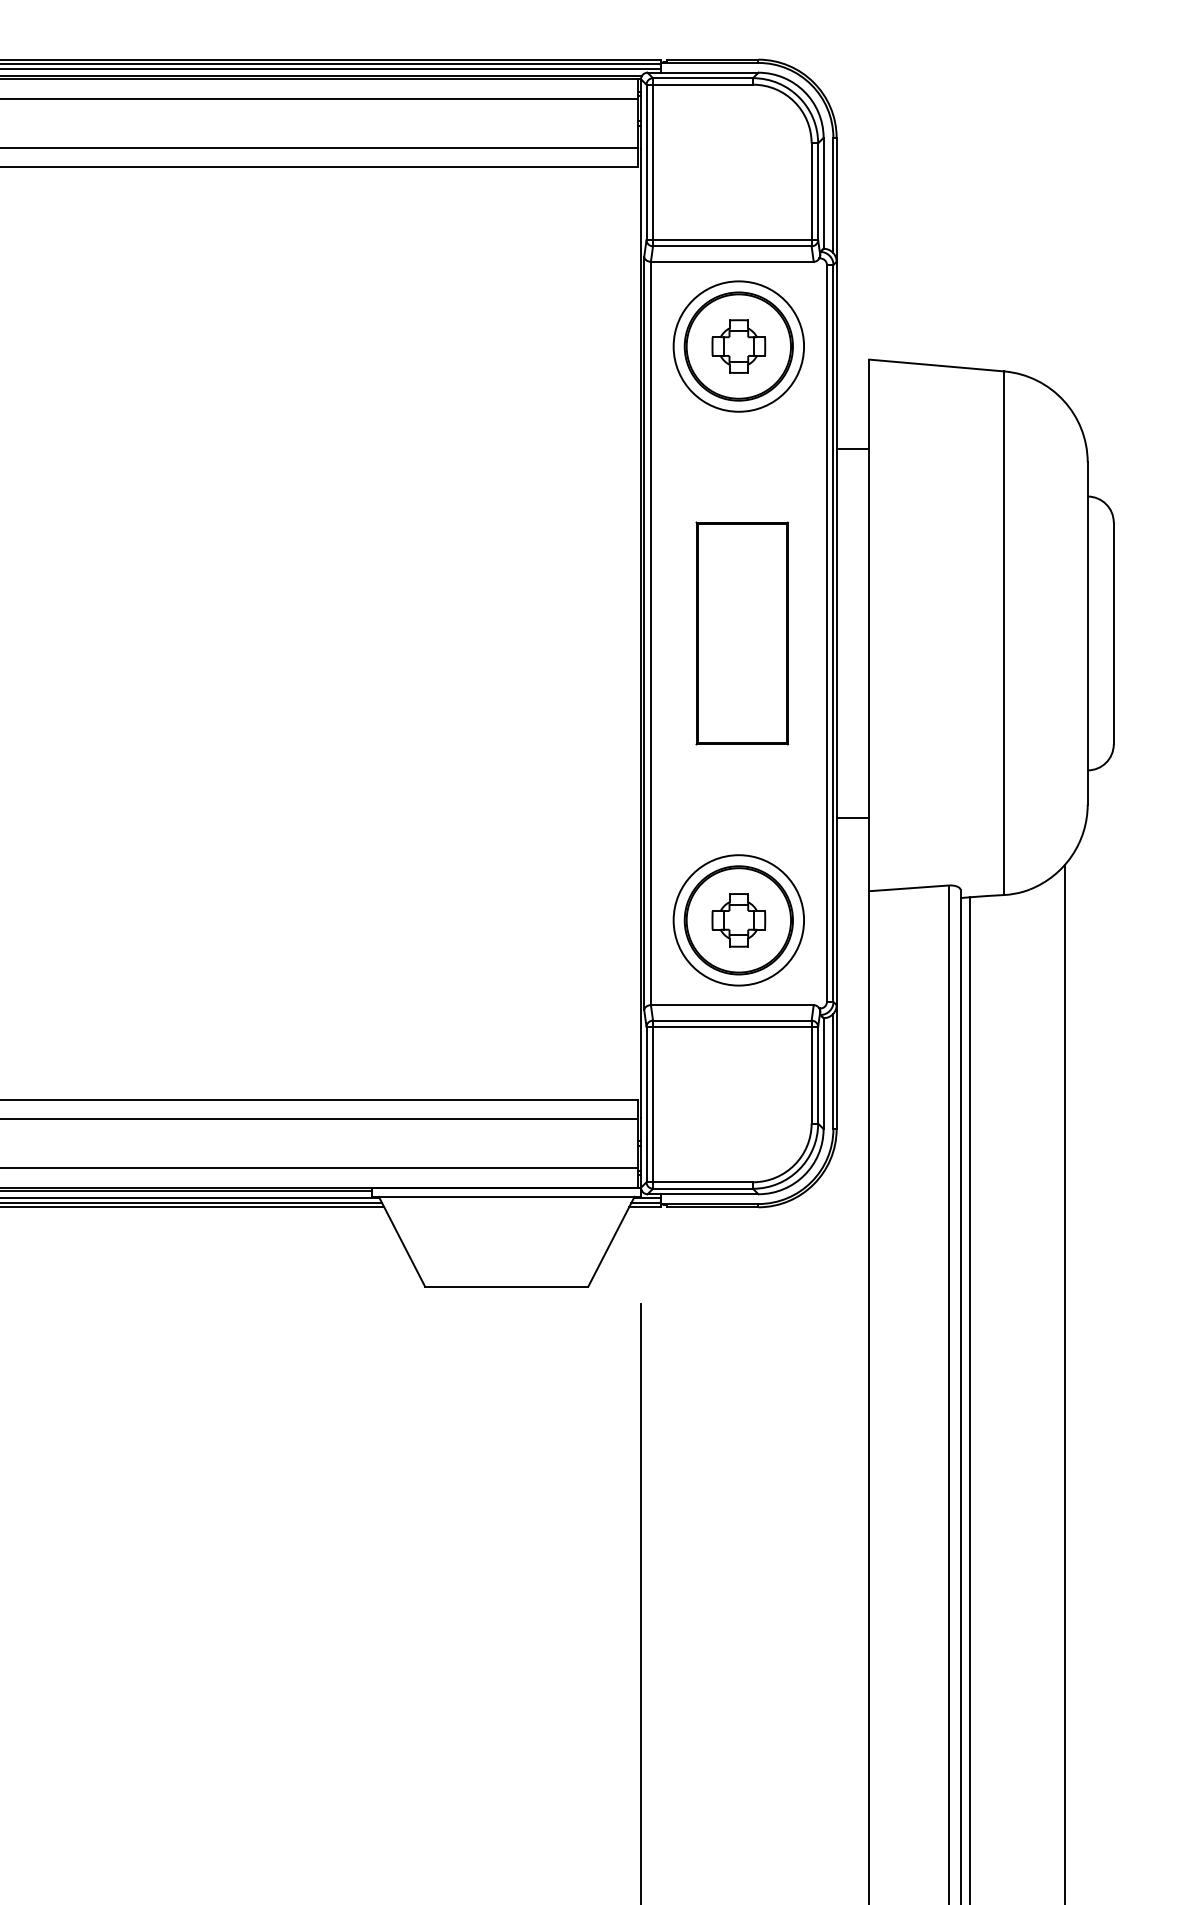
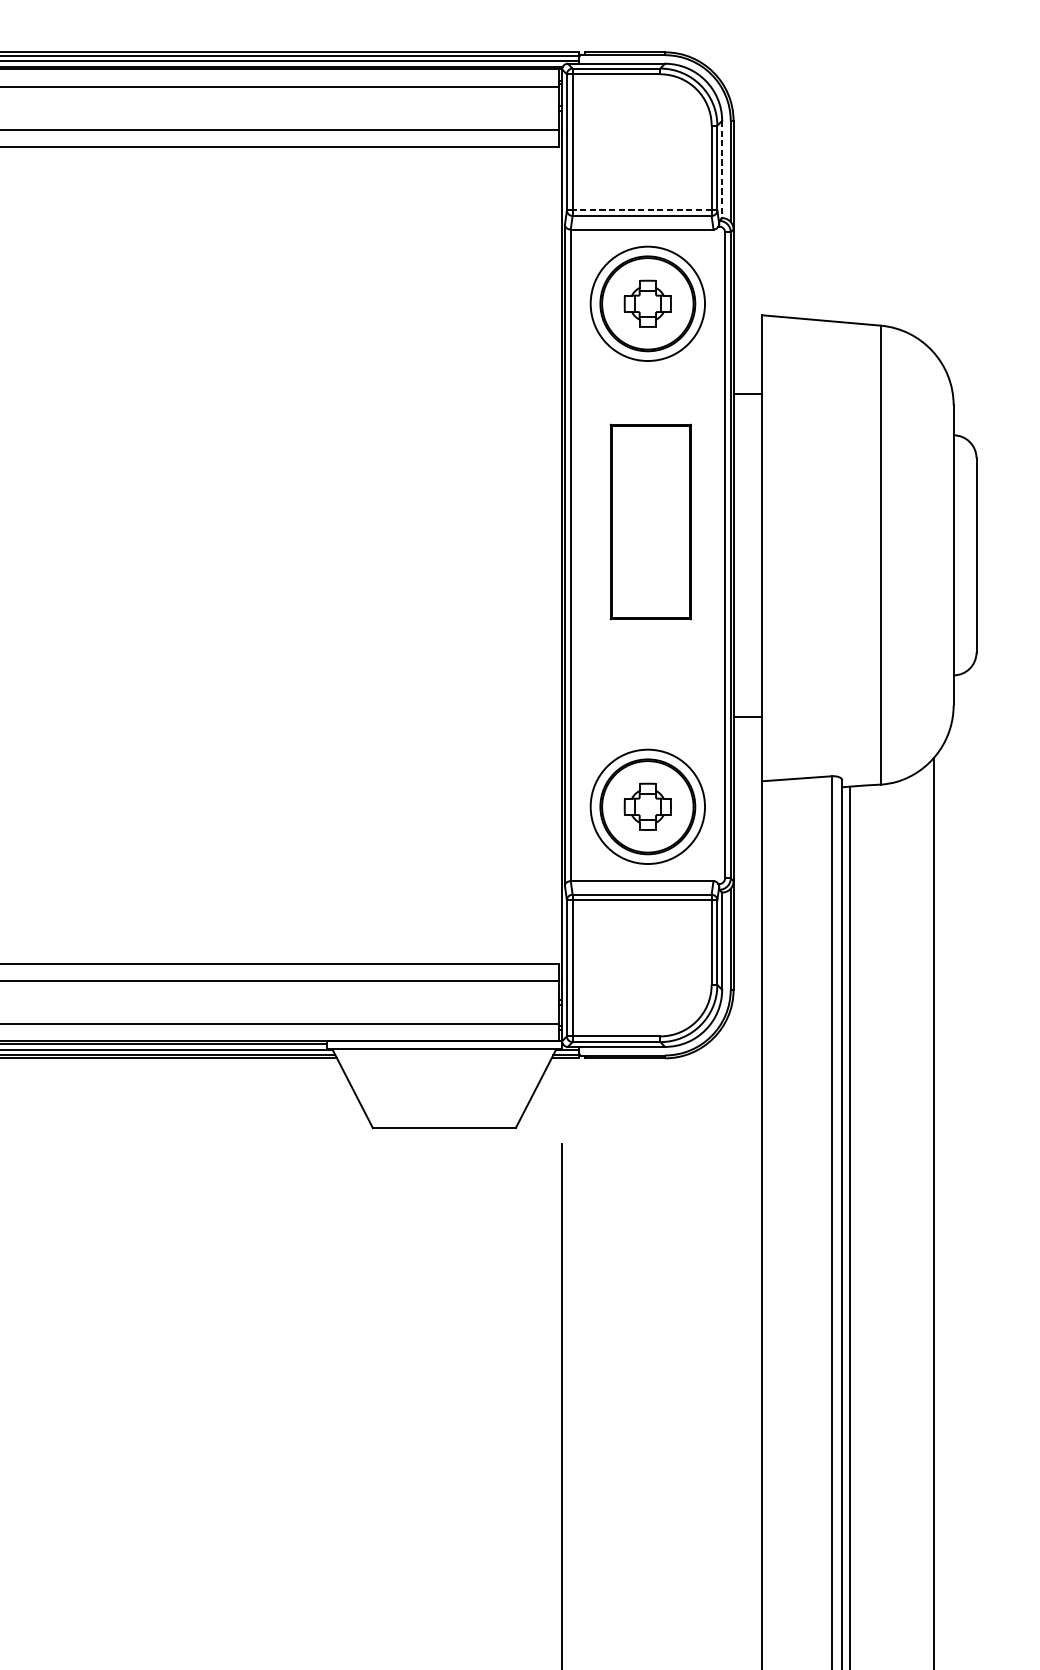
line: (823, 193) -> (722, 169), solid -> dashed
line: (731, 240) -> (641, 210), solid -> dashed
part: (741, 633) -> (650, 522), moved

